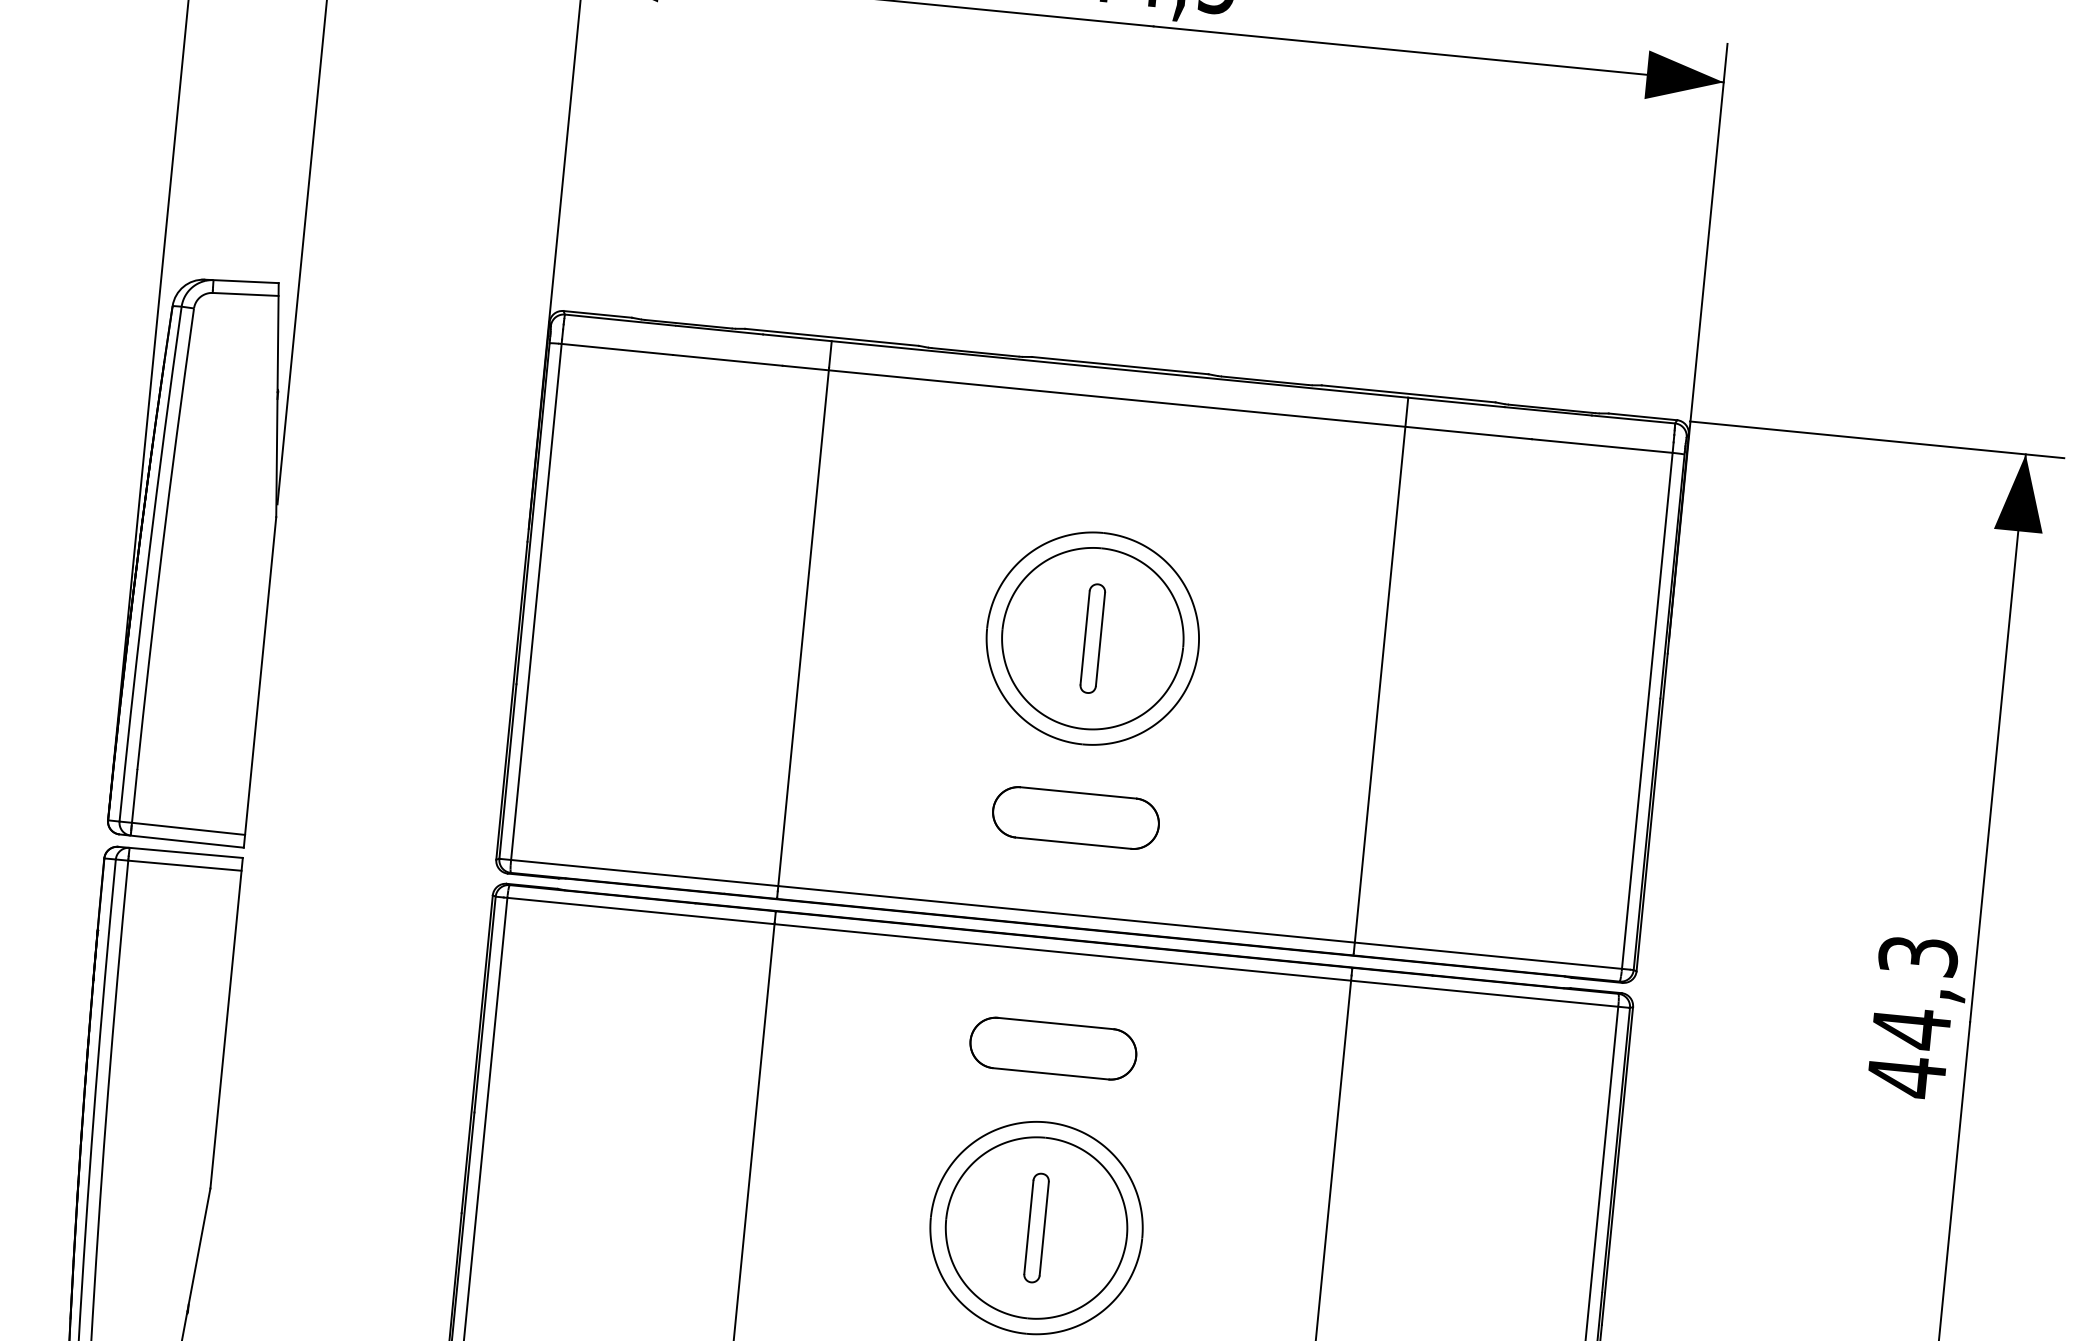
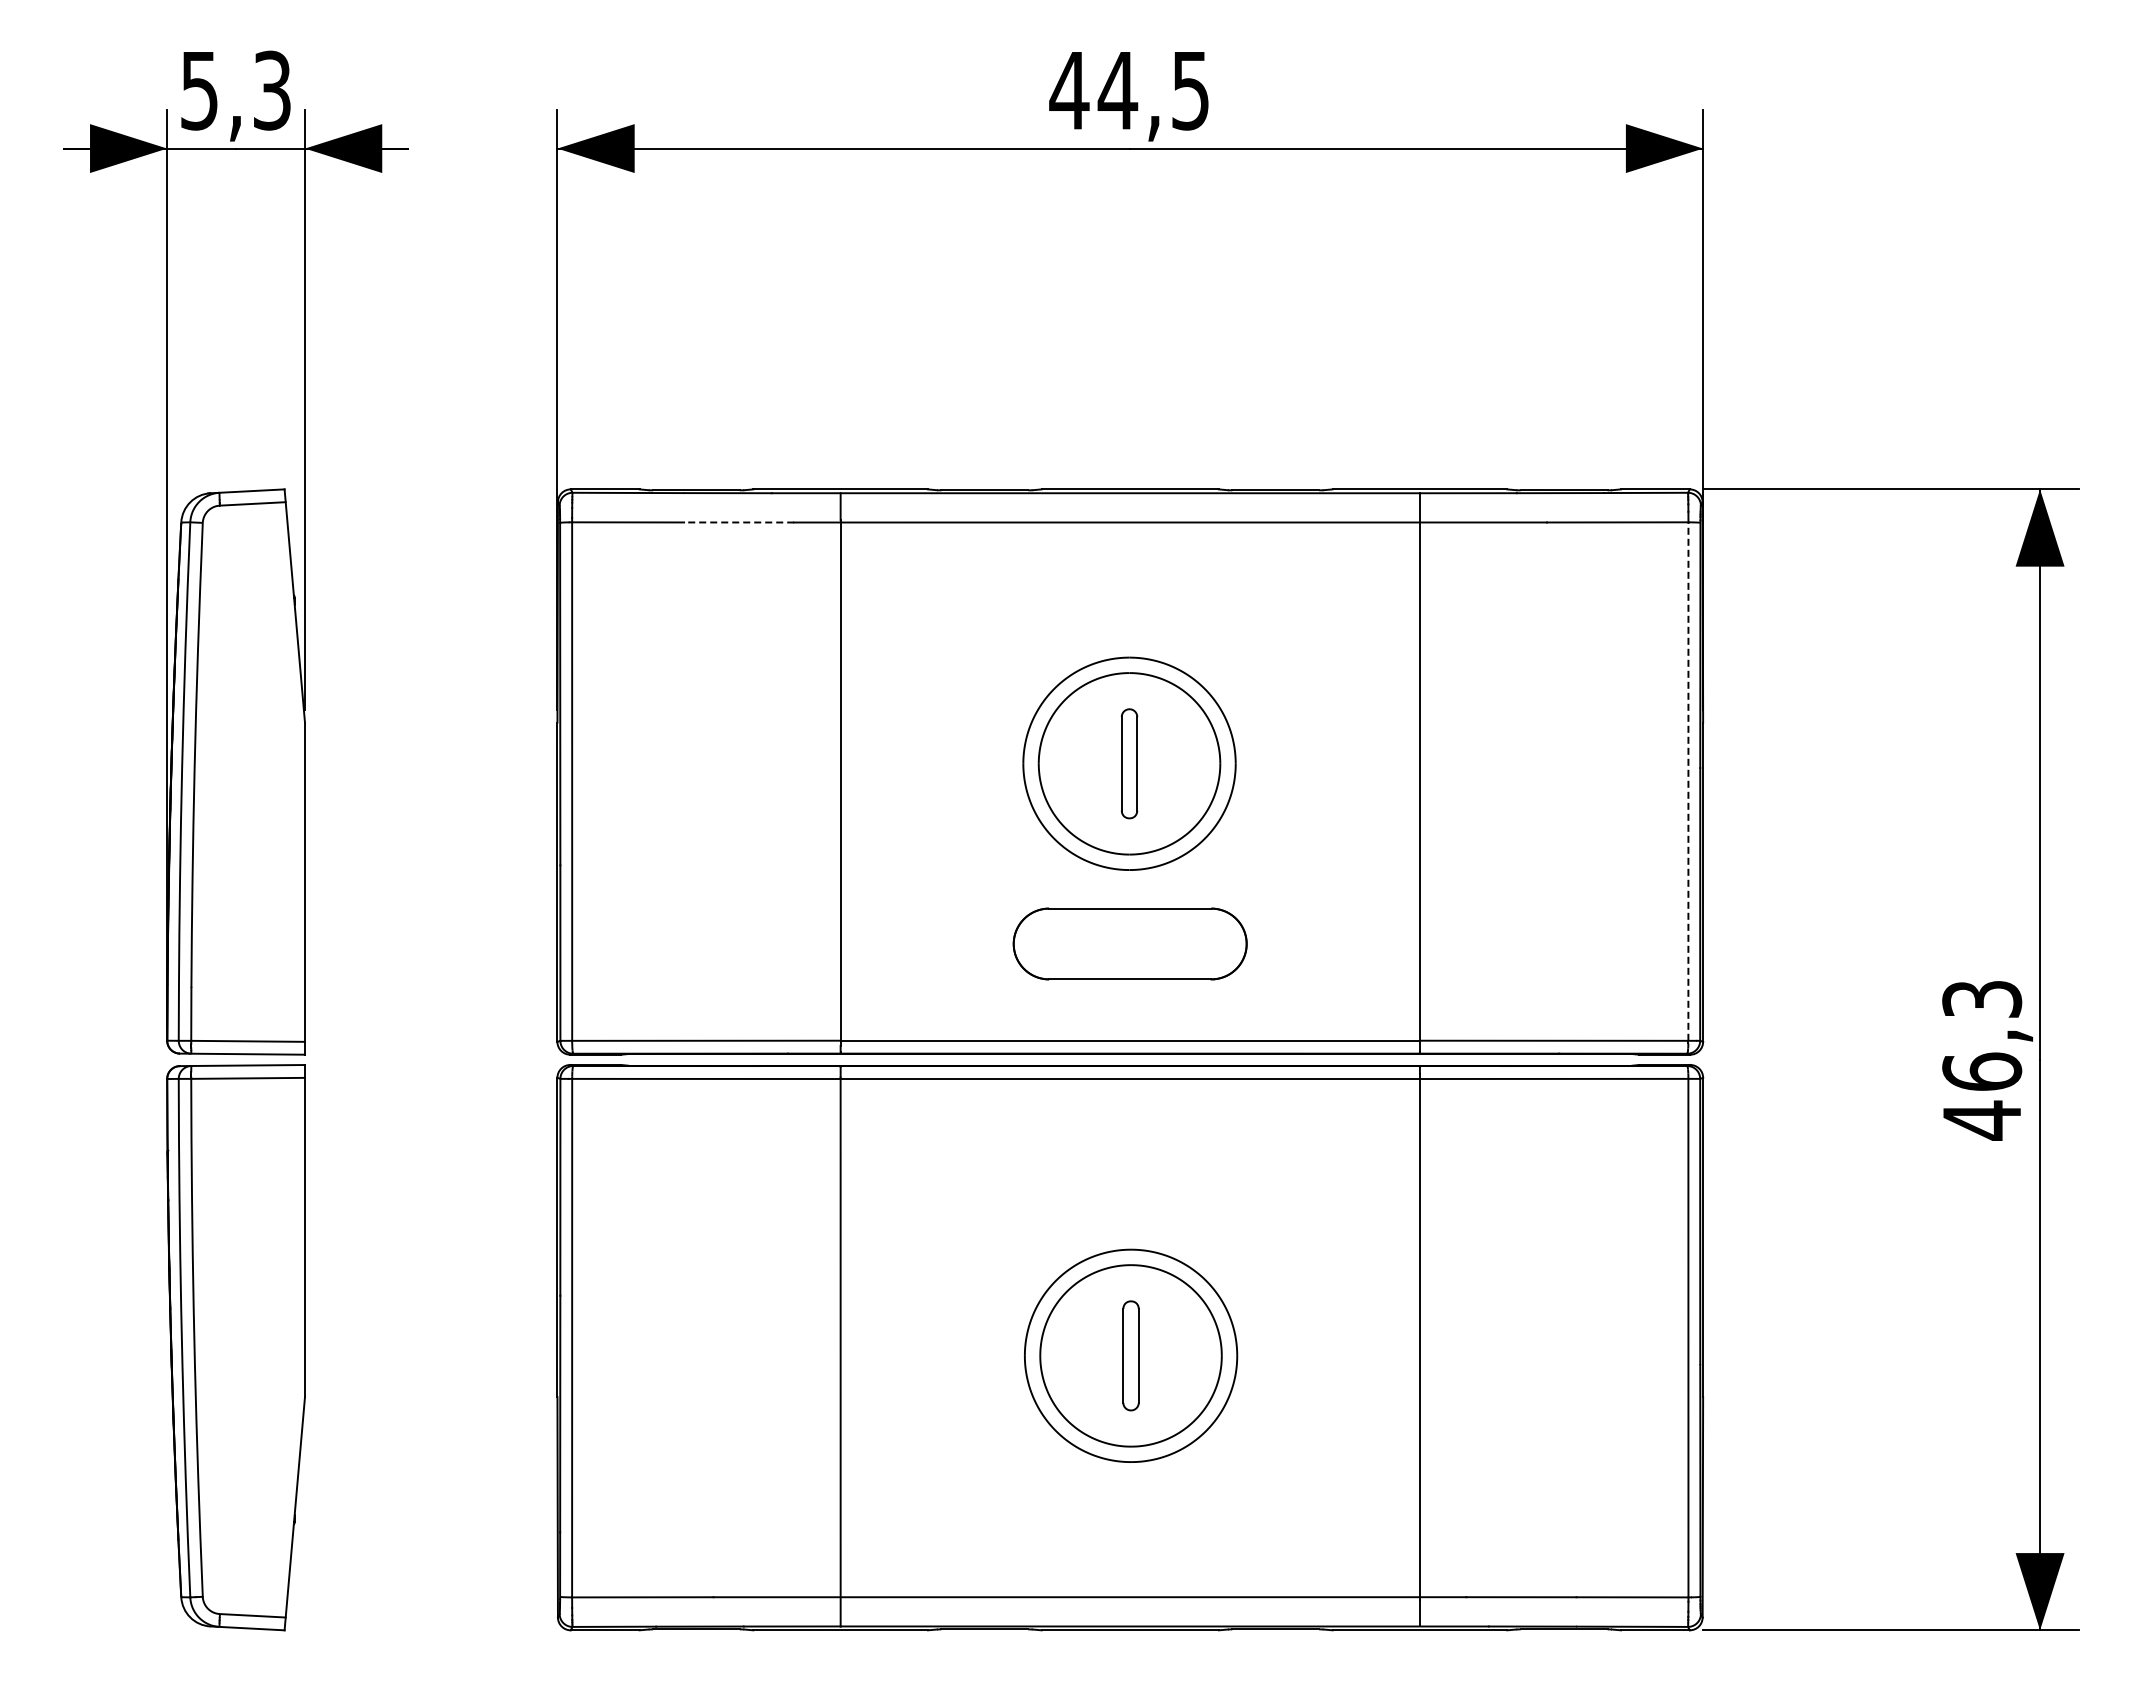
line: (727, 360) -> (738, 522), solid -> dashed
line: (1647, 710) -> (1688, 781), solid -> dashed
part: (1076, 817) -> (1130, 943), size x1.4
text: (1911, 1029) -> (1982, 1072), 44,3 -> 46,3
part: (1053, 1048) -> (1130, 1175), removed

